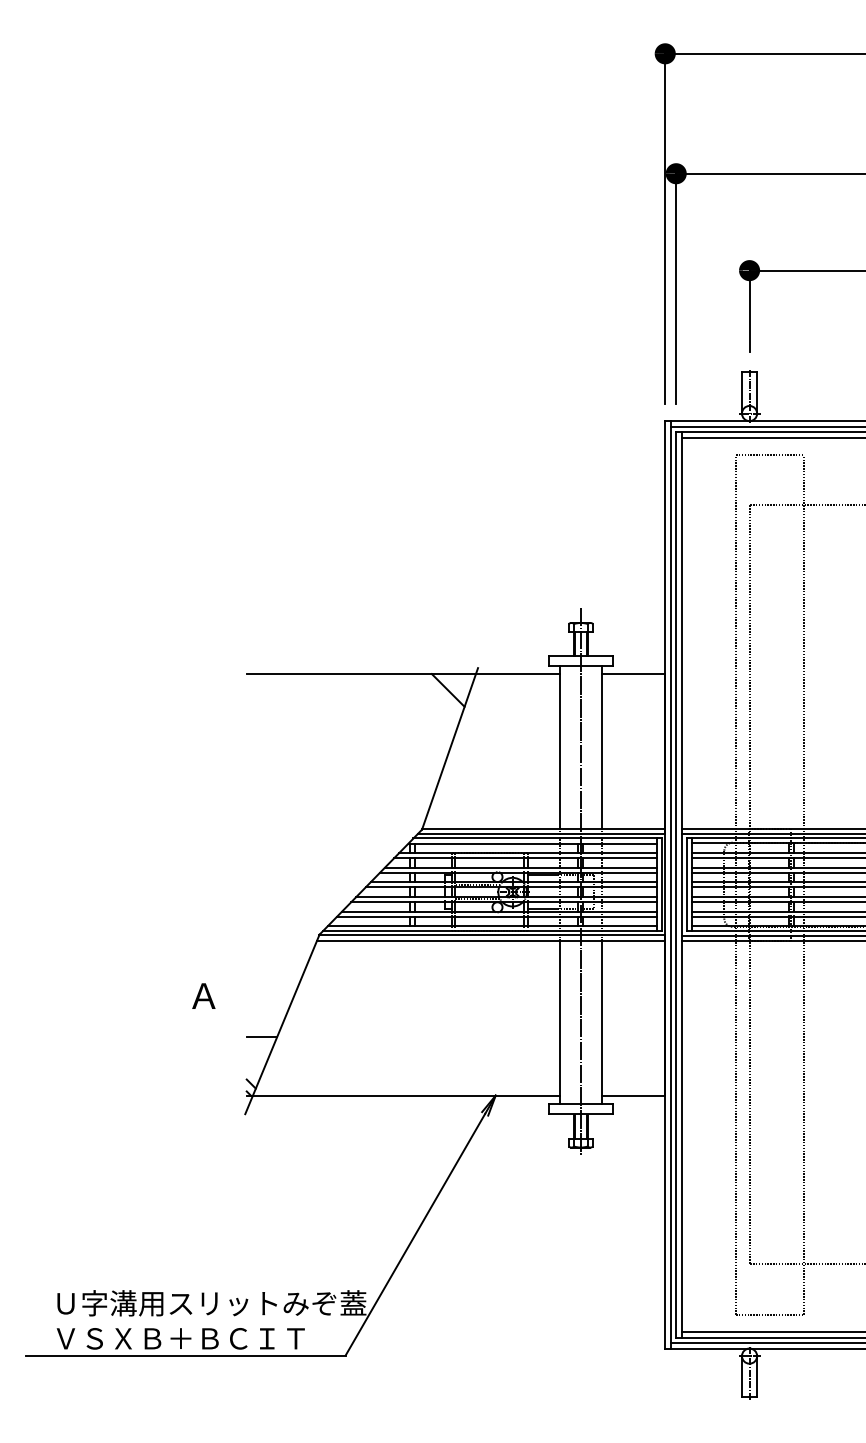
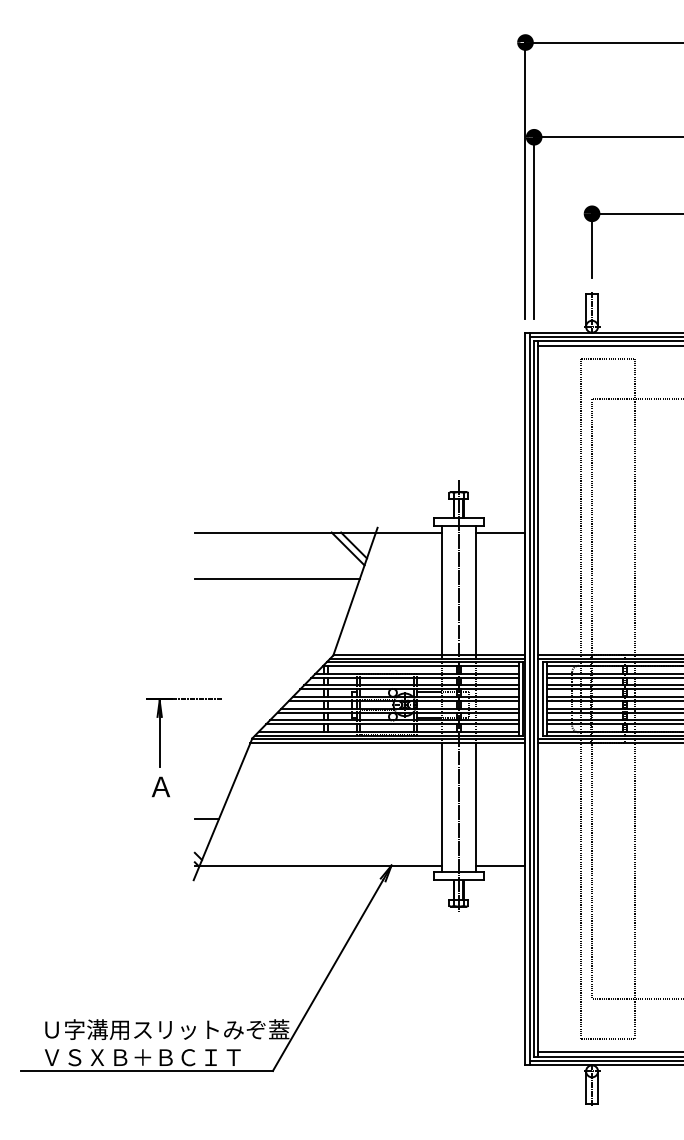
line: (440, 694) -> (347, 548), added
line: (350, 733) -> (276, 579), added
part: (202, 927) -> (159, 732), added

